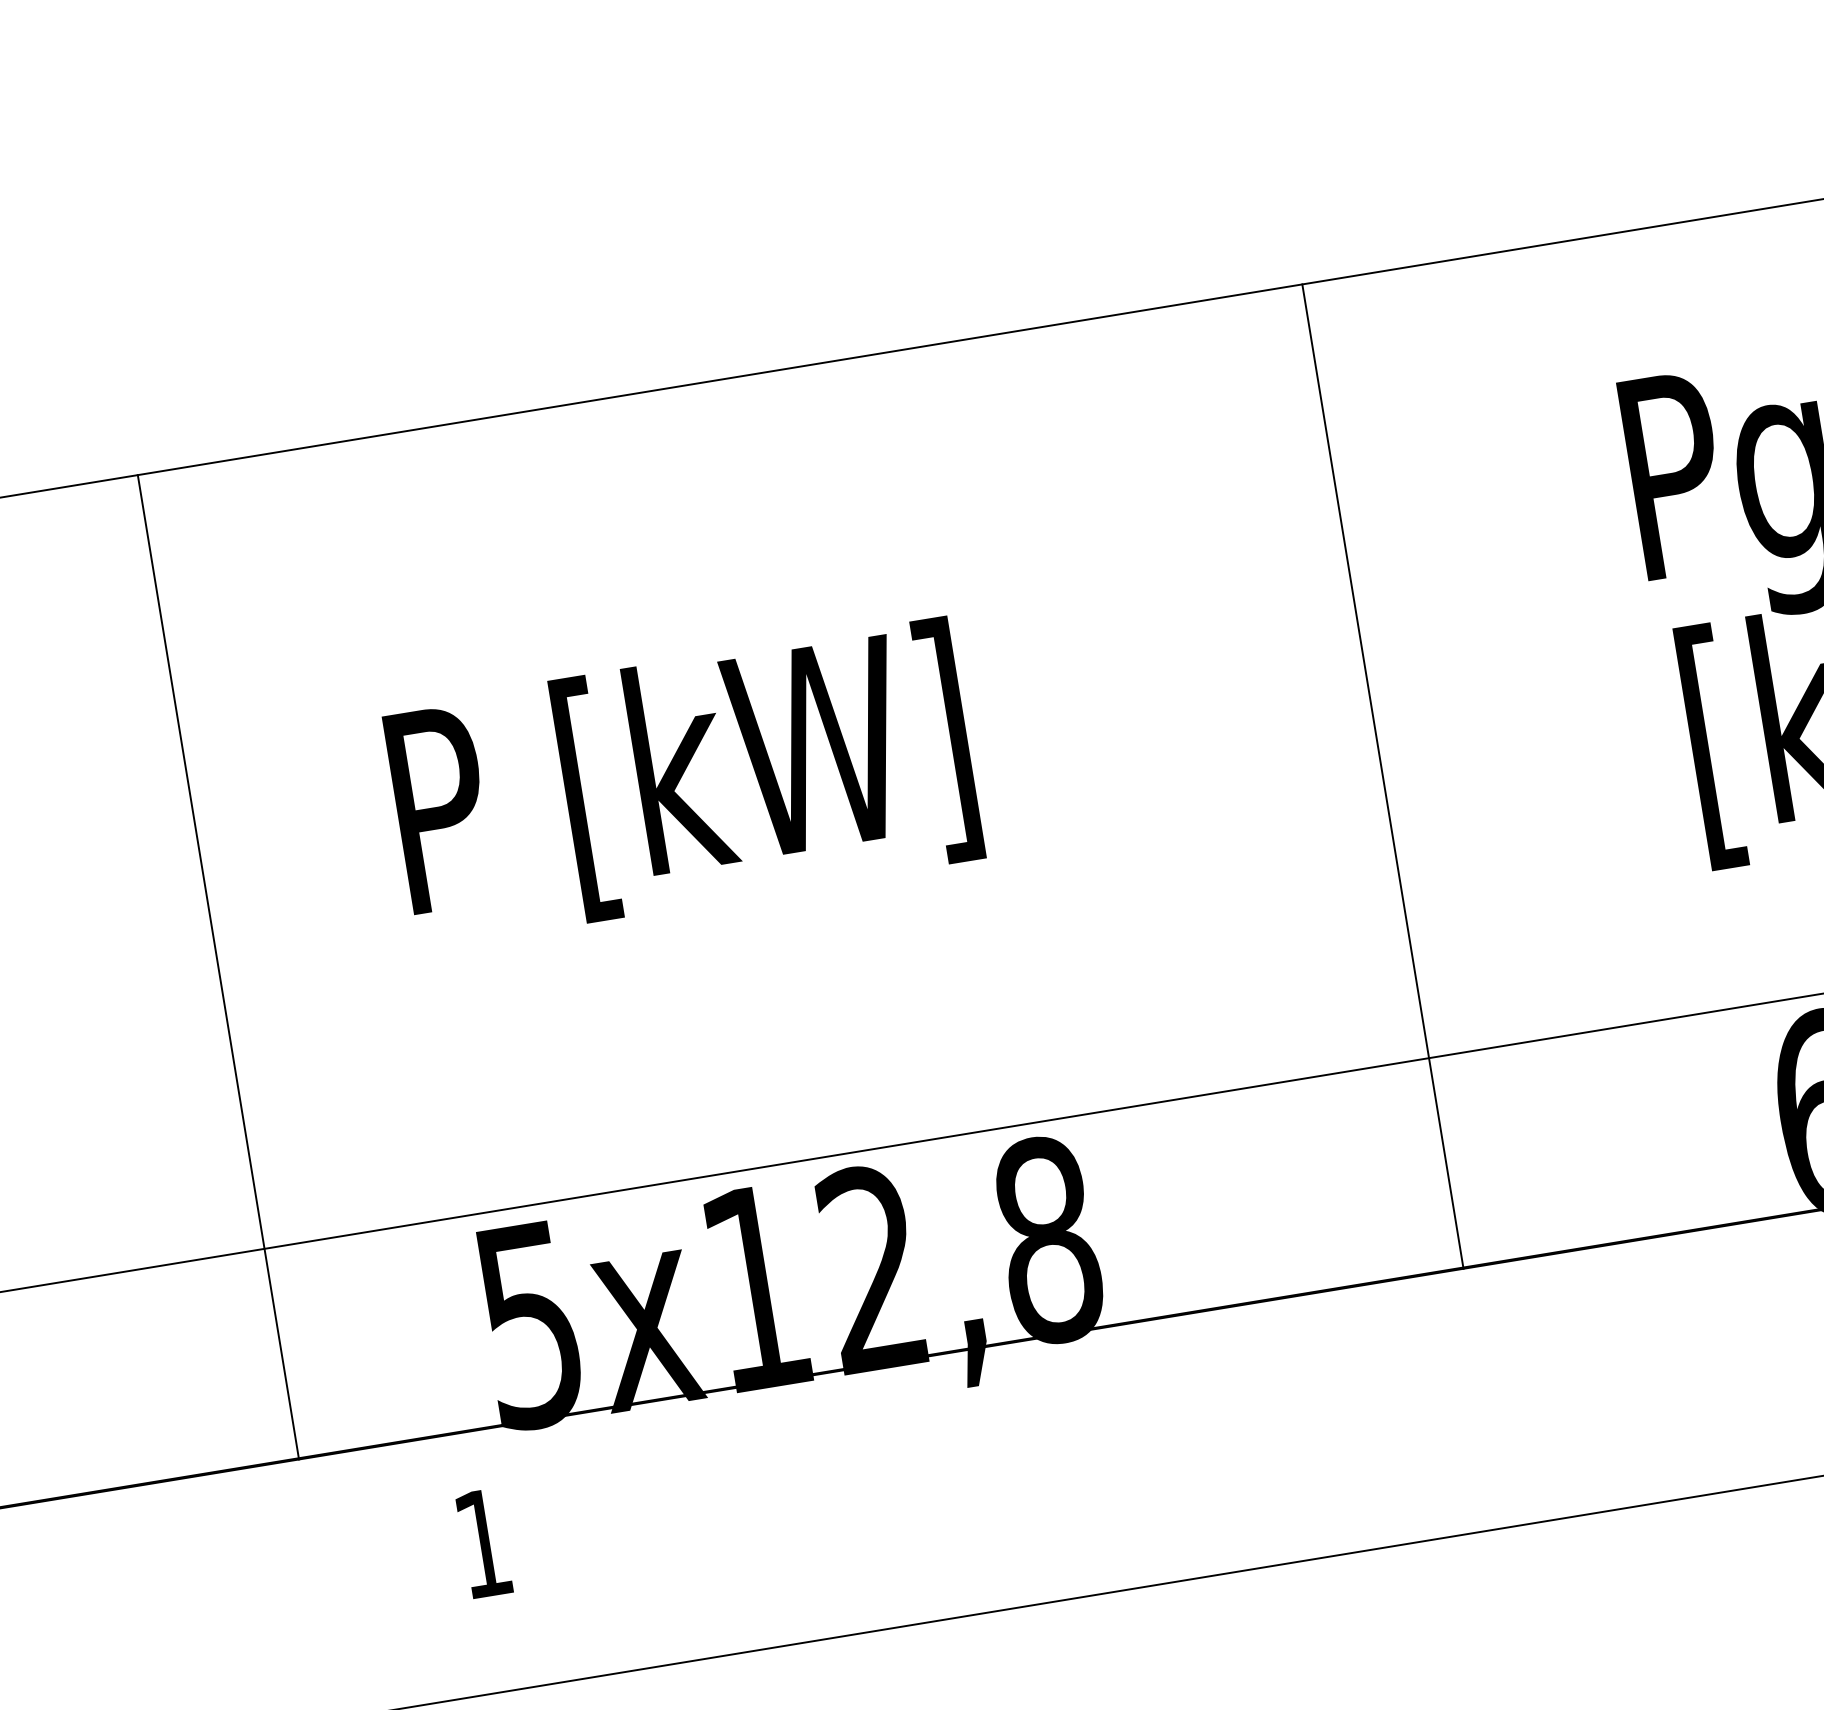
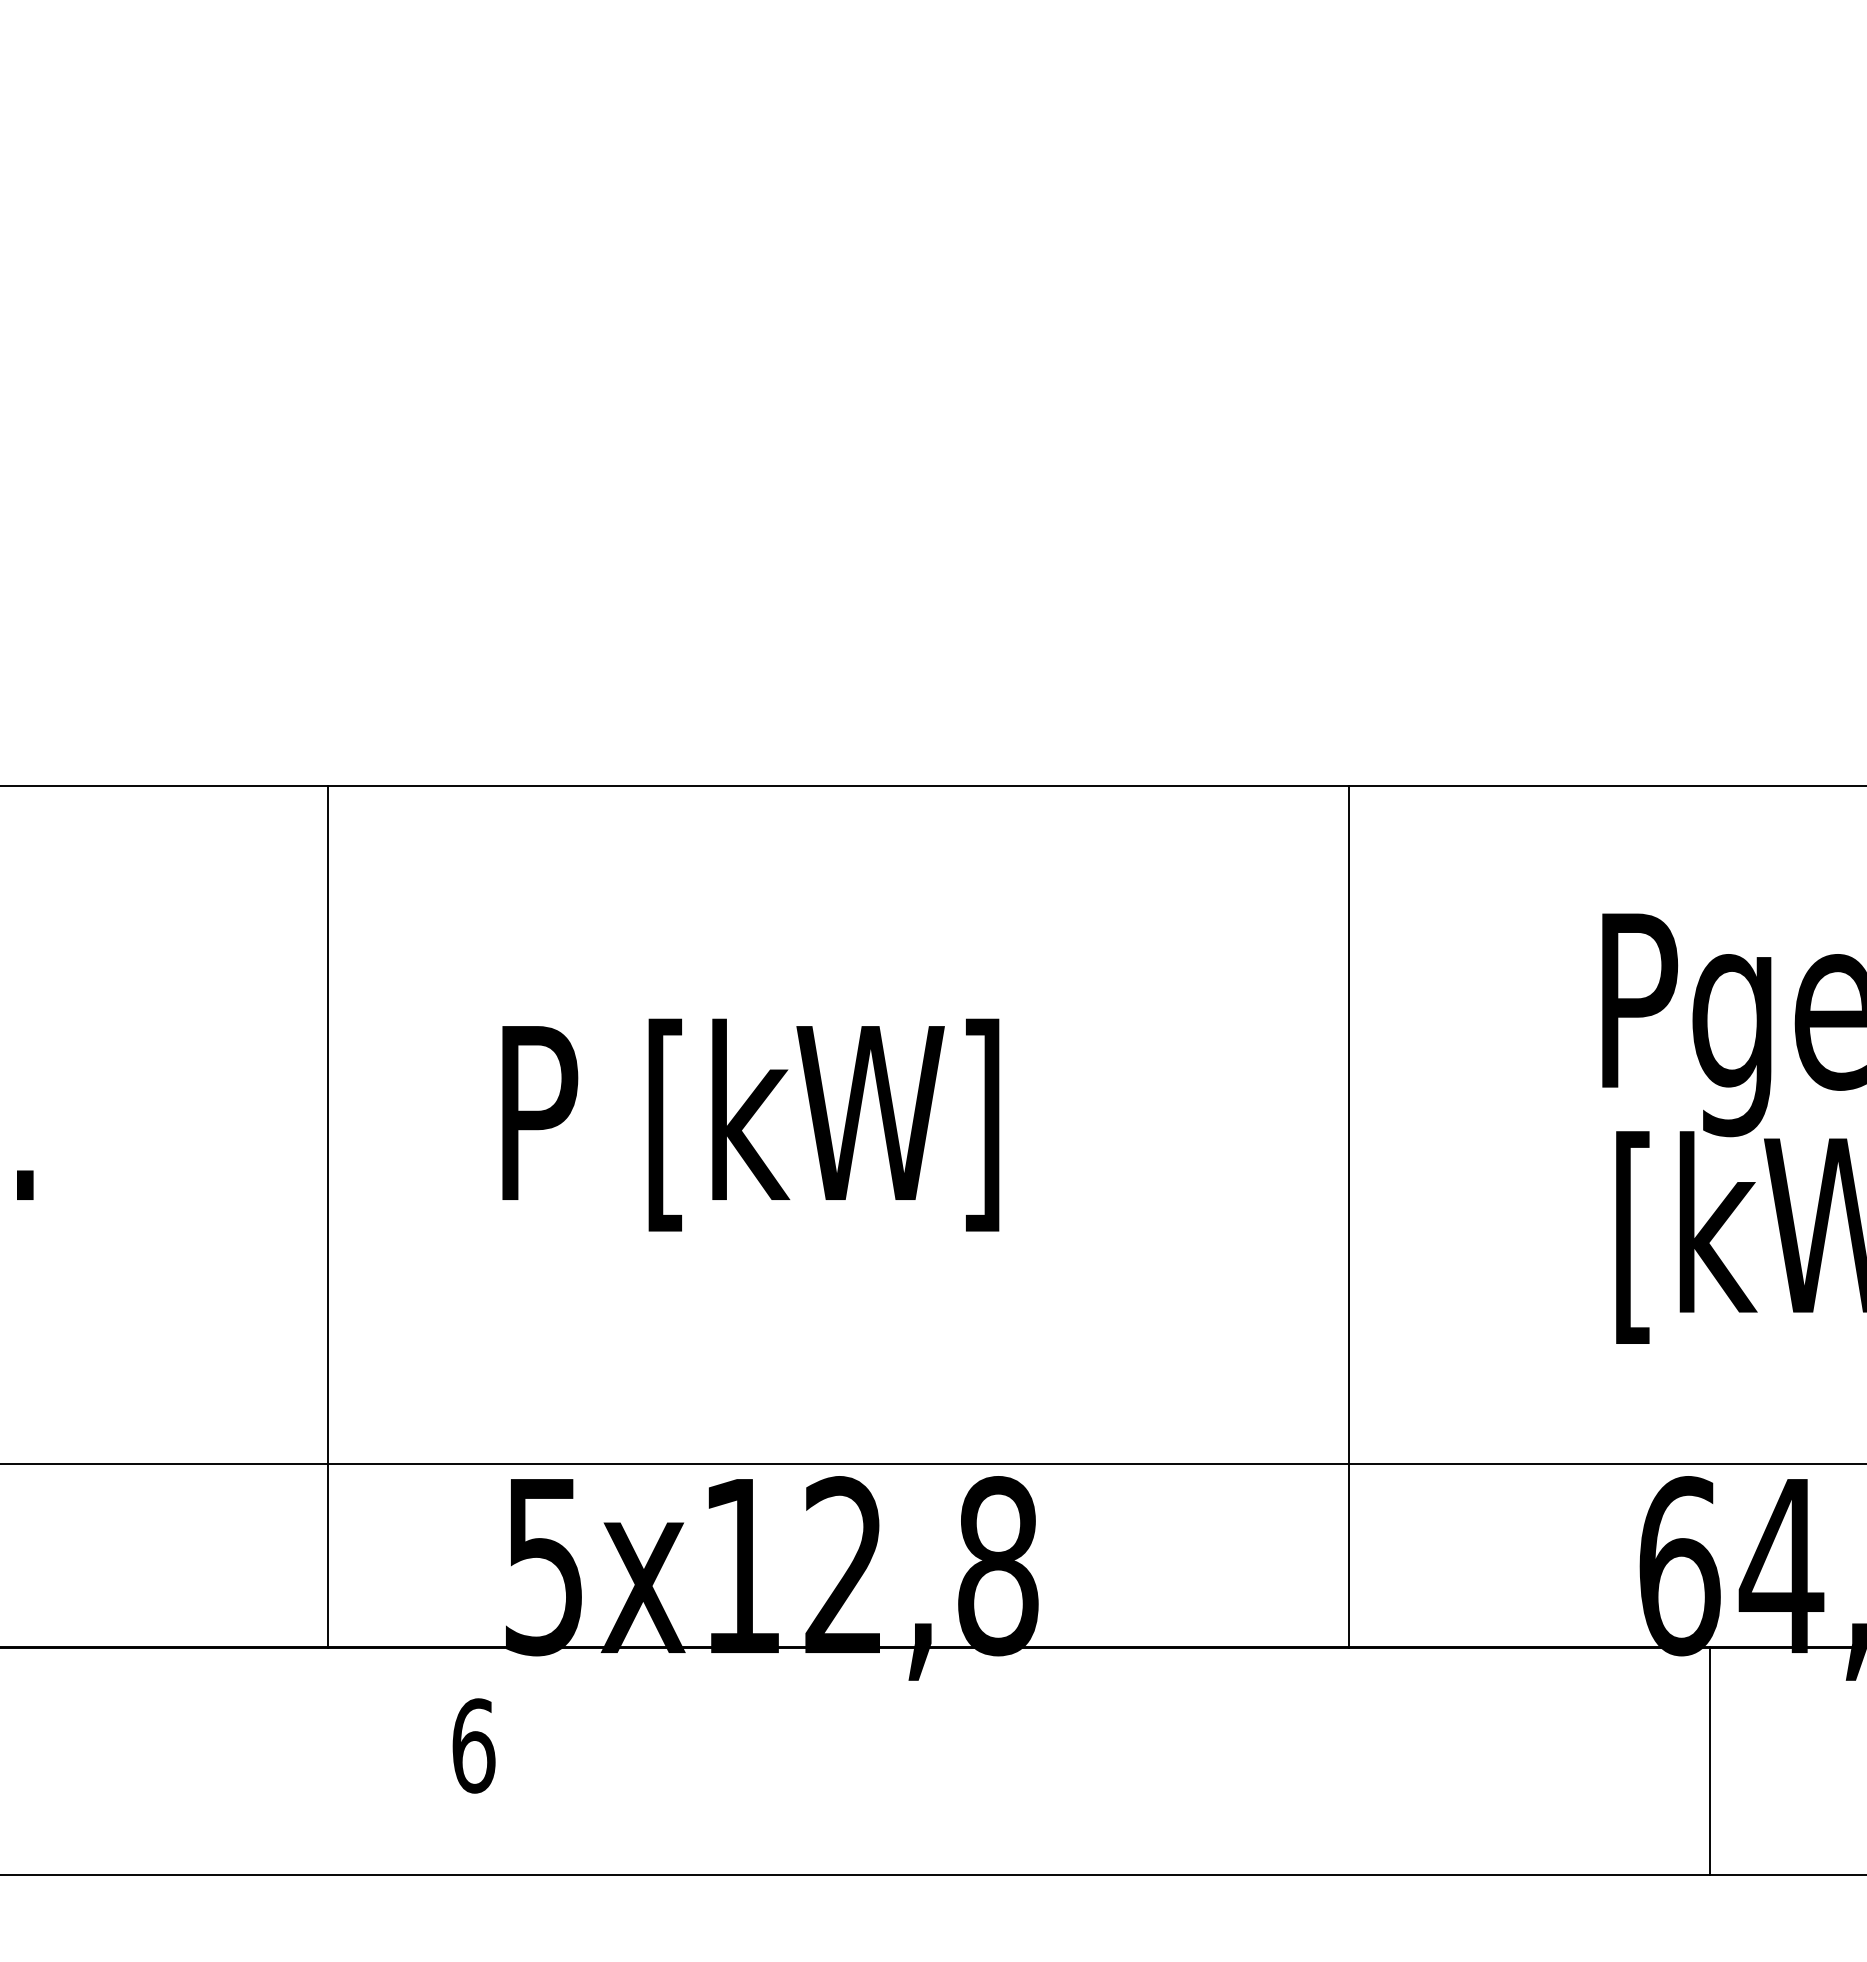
text: (482, 1543) -> (473, 1745), 1 -> 6

